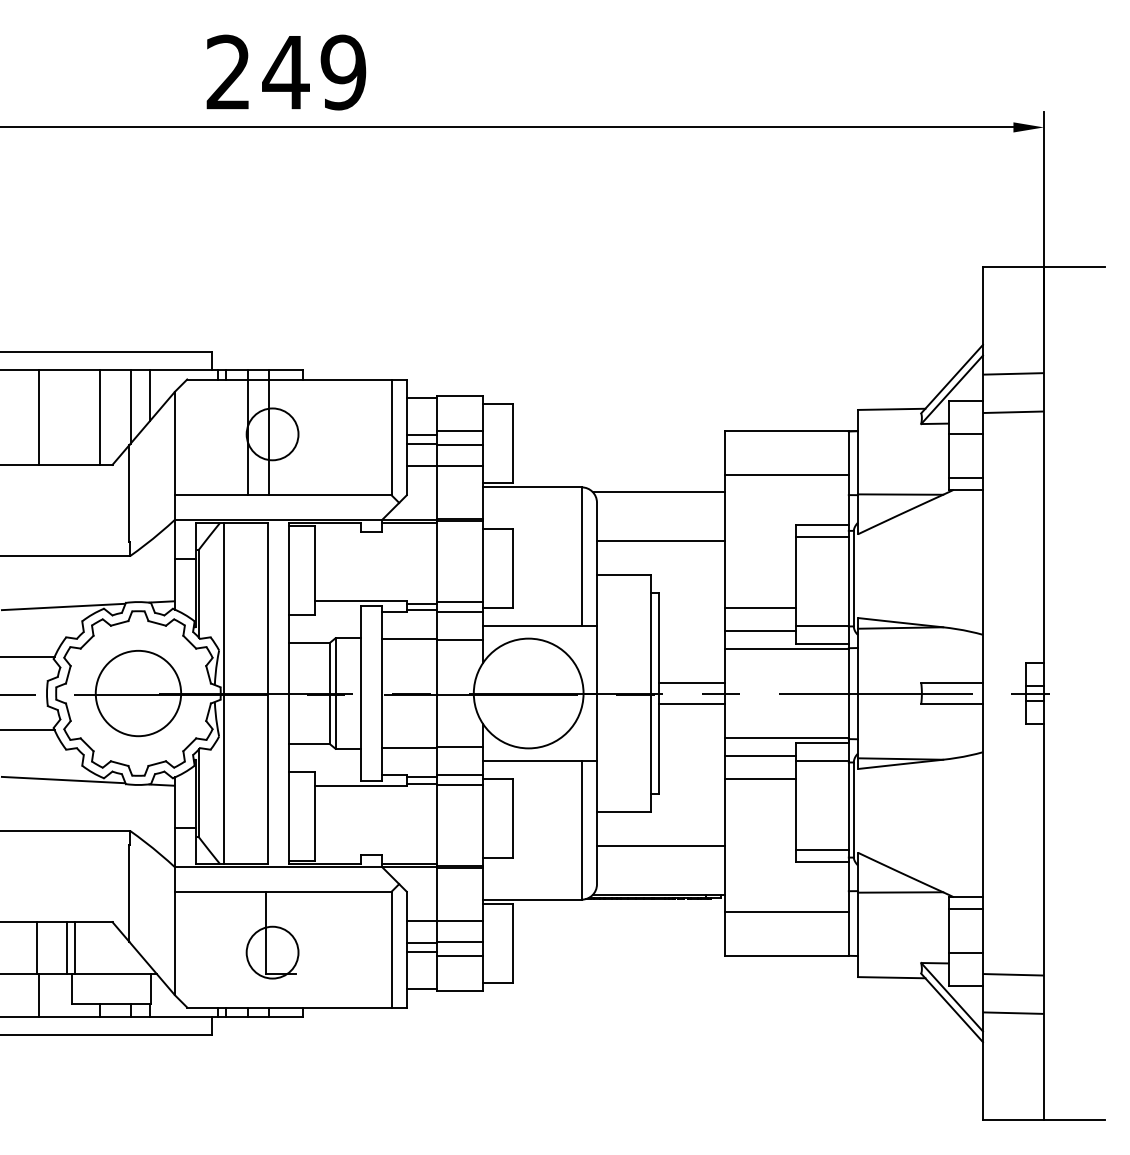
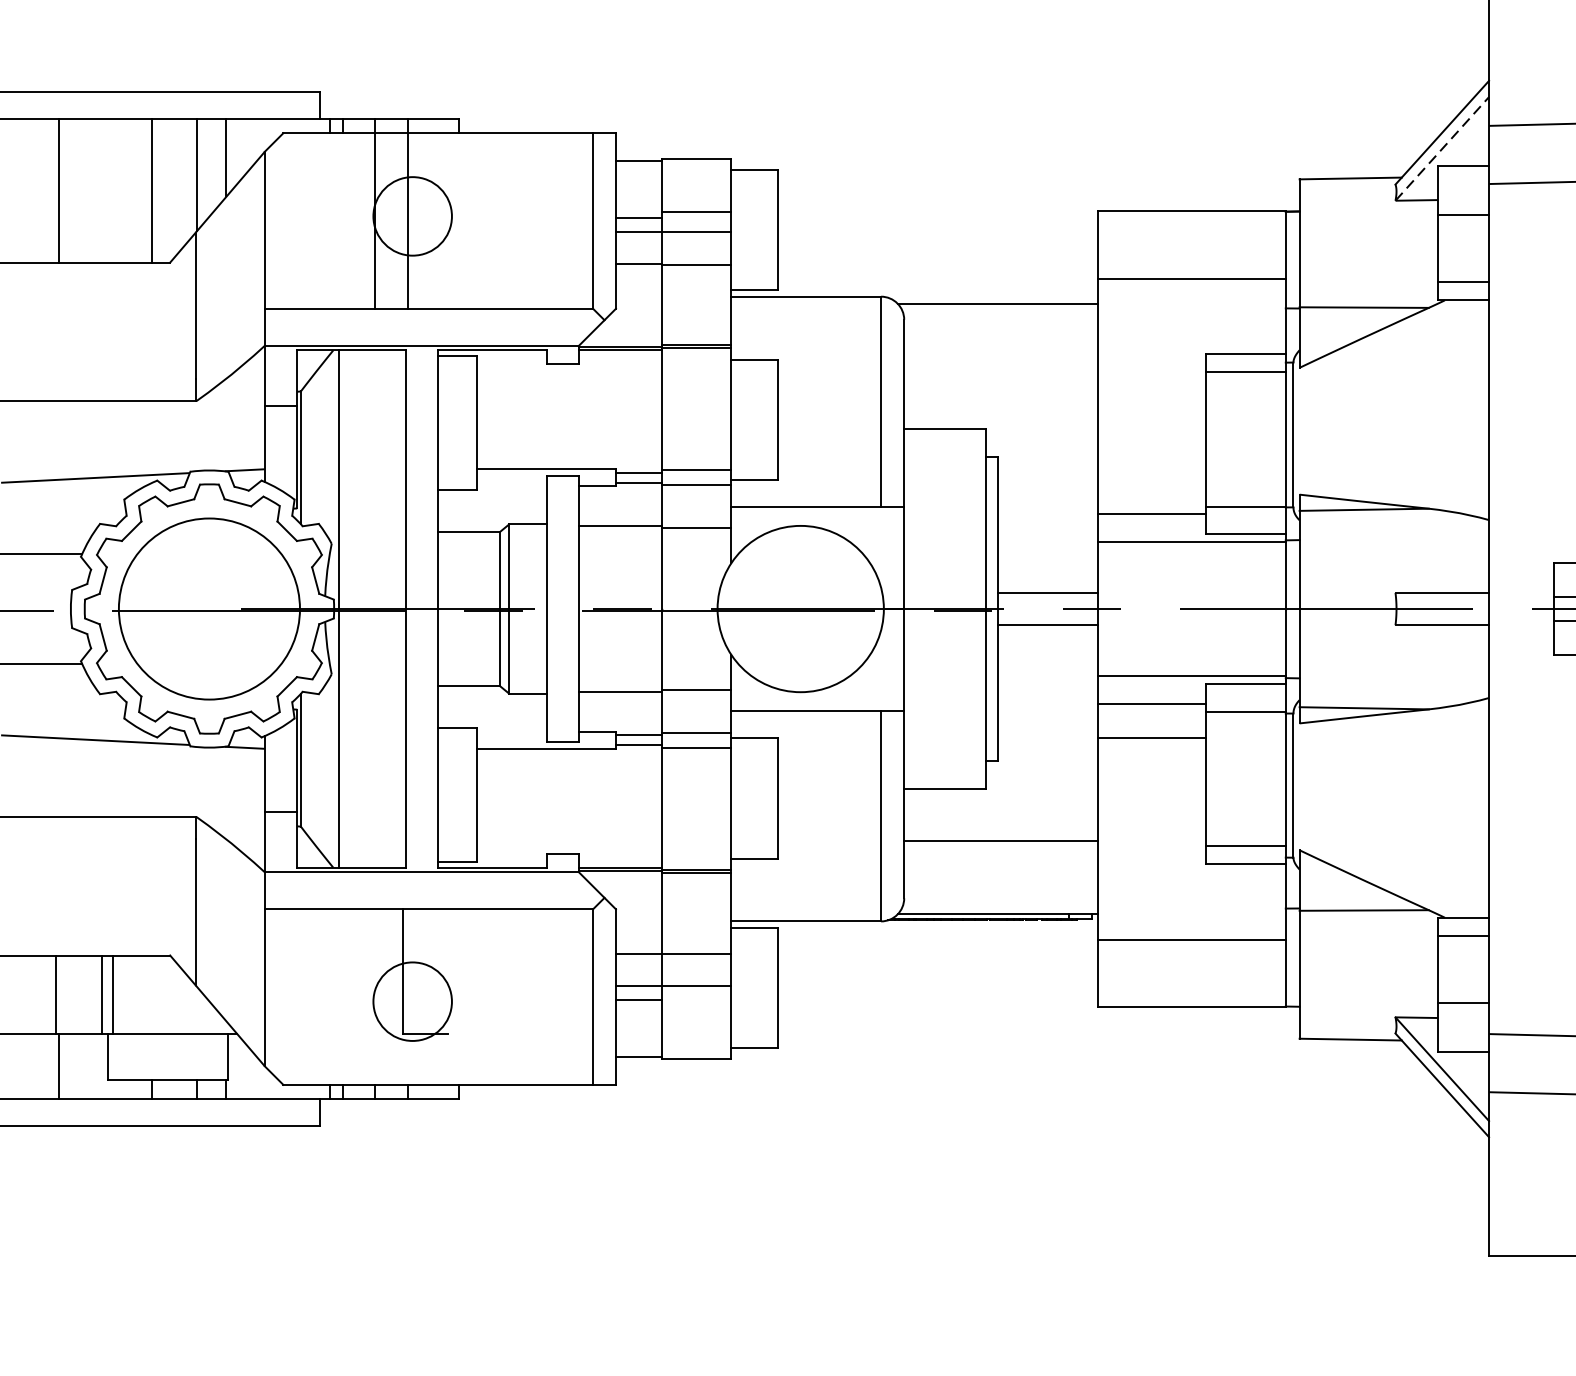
line: (952, 389) -> (1442, 148), solid -> dashed
line: (660, 540) -> (1000, 377), removed
line: (760, 608) -> (1151, 480), removed
circle: (138, 693) -> (209, 609), size x1.4
line: (459, 955) -> (695, 1005), removed

